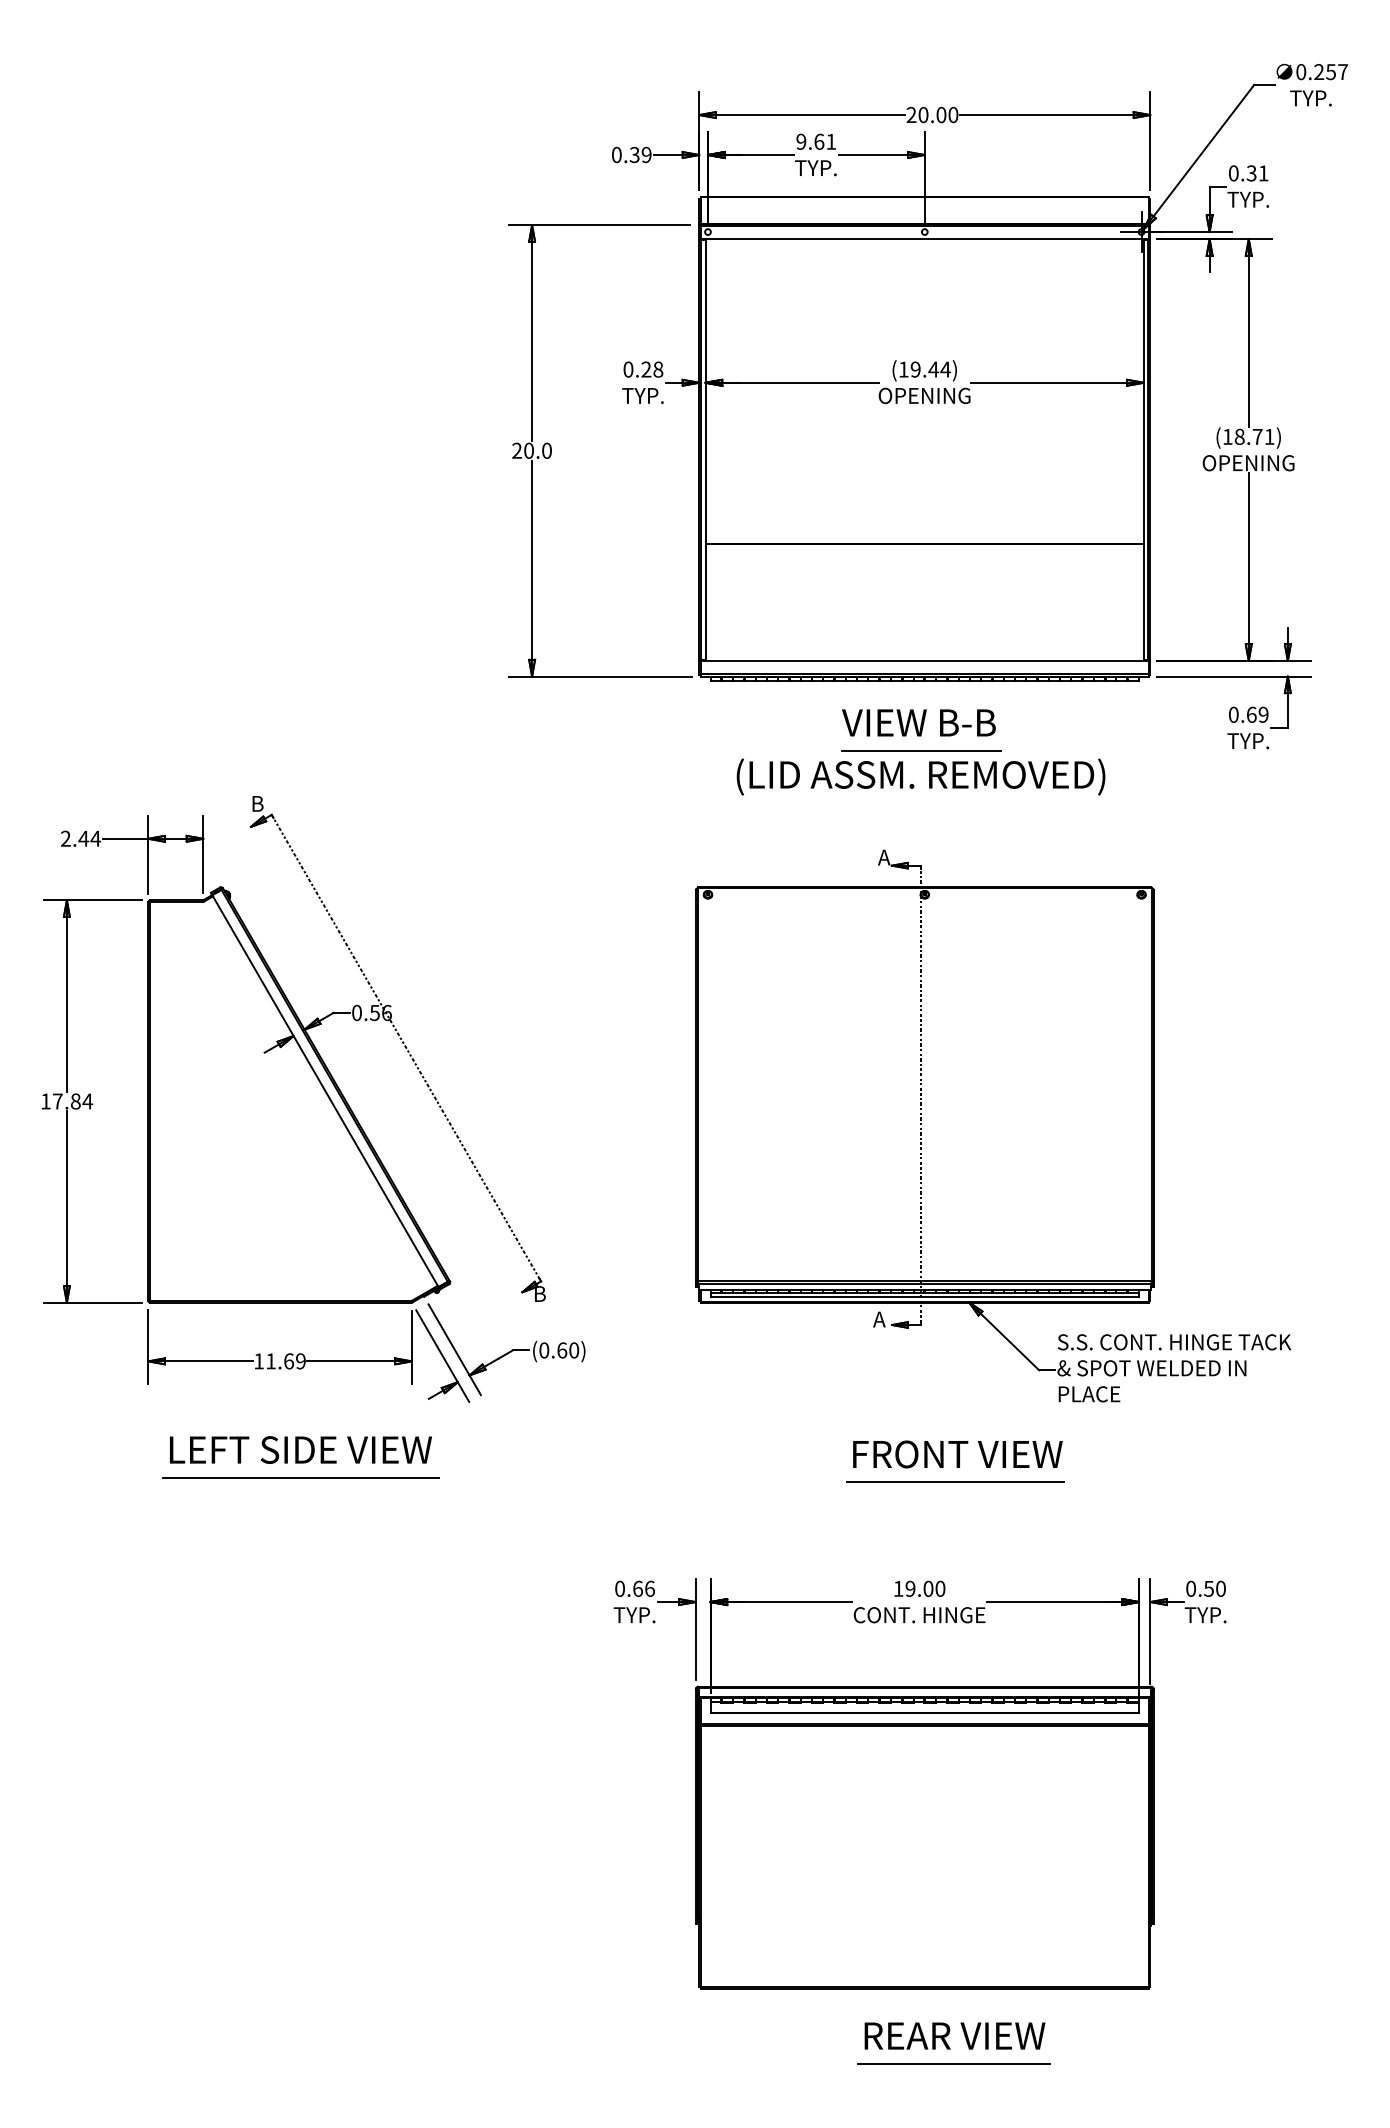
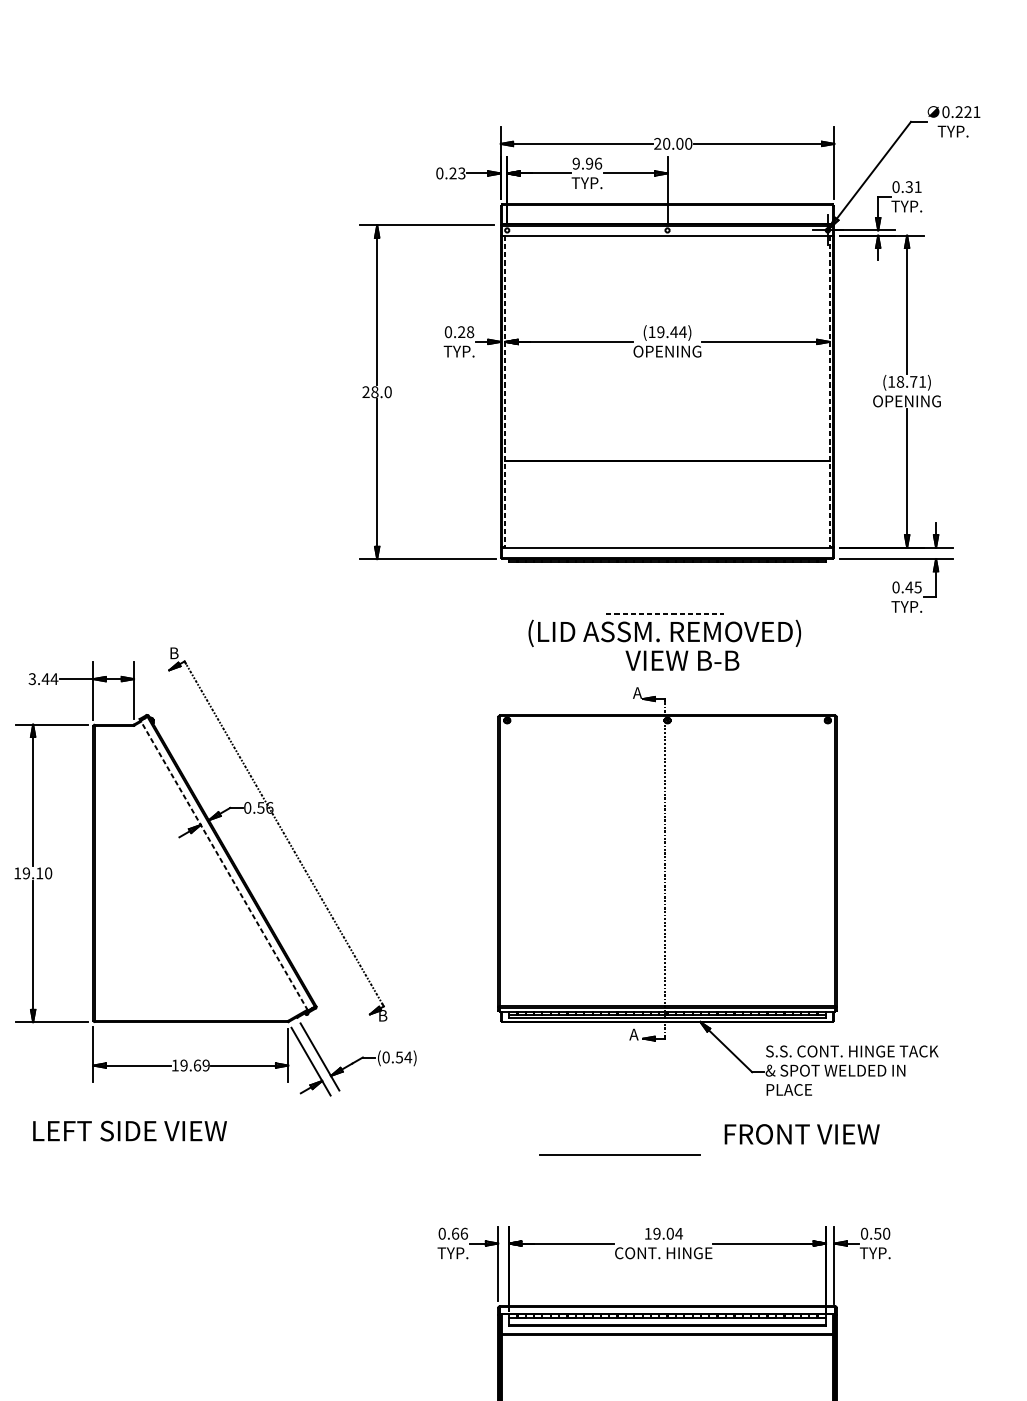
text: (1336, 72) -> (972, 112), 0.257 -> 0.221
text: (825, 141) -> (594, 163), 9.61 -> 9.96
text: (640, 155) -> (457, 173), 0.39 -> 0.23
text: (528, 450) -> (374, 391), 20.0 -> 28.0
line: (705, 450) -> (505, 391), solid -> dashed
line: (1143, 450) -> (829, 391), solid -> dashed
text: (1257, 714) -> (913, 587), 0.69 -> 0.45
text: (918, 722) -> (682, 660), moved
line: (921, 751) -> (665, 614), solid -> dashed
text: (65, 838) -> (32, 678), 2.44 -> 3.44
line: (325, 1090) -> (224, 865), solid -> dashed
text: (73, 1101) -> (38, 873), 17.84 -> 19.10
text: (568, 1350) -> (404, 1057), (0.60) -> (0.54)
text: (270, 1361) -> (183, 1065), 11.69 -> 19.69
text: (300, 1449) -> (129, 1130), moved
text: (957, 1454) -> (801, 1134), moved
line: (300, 1477) -> (205, 1151), removed
line: (955, 1481) -> (620, 1154), moved
text: (940, 1588) -> (679, 1233), 19.00 -> 19.04

